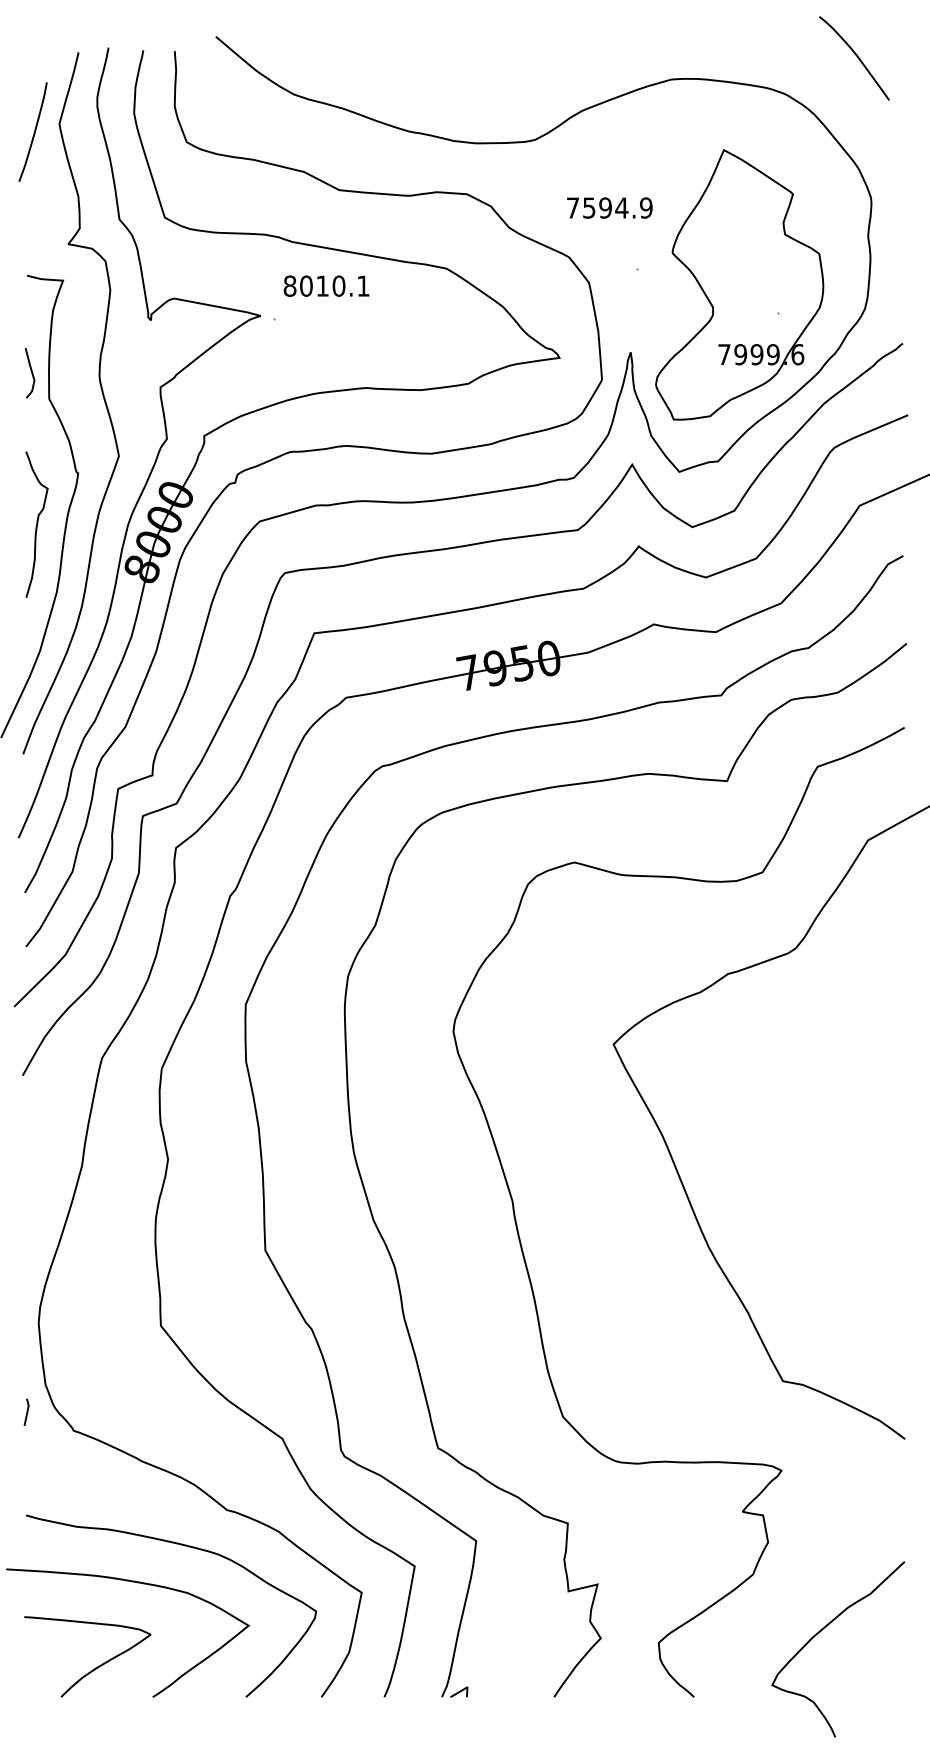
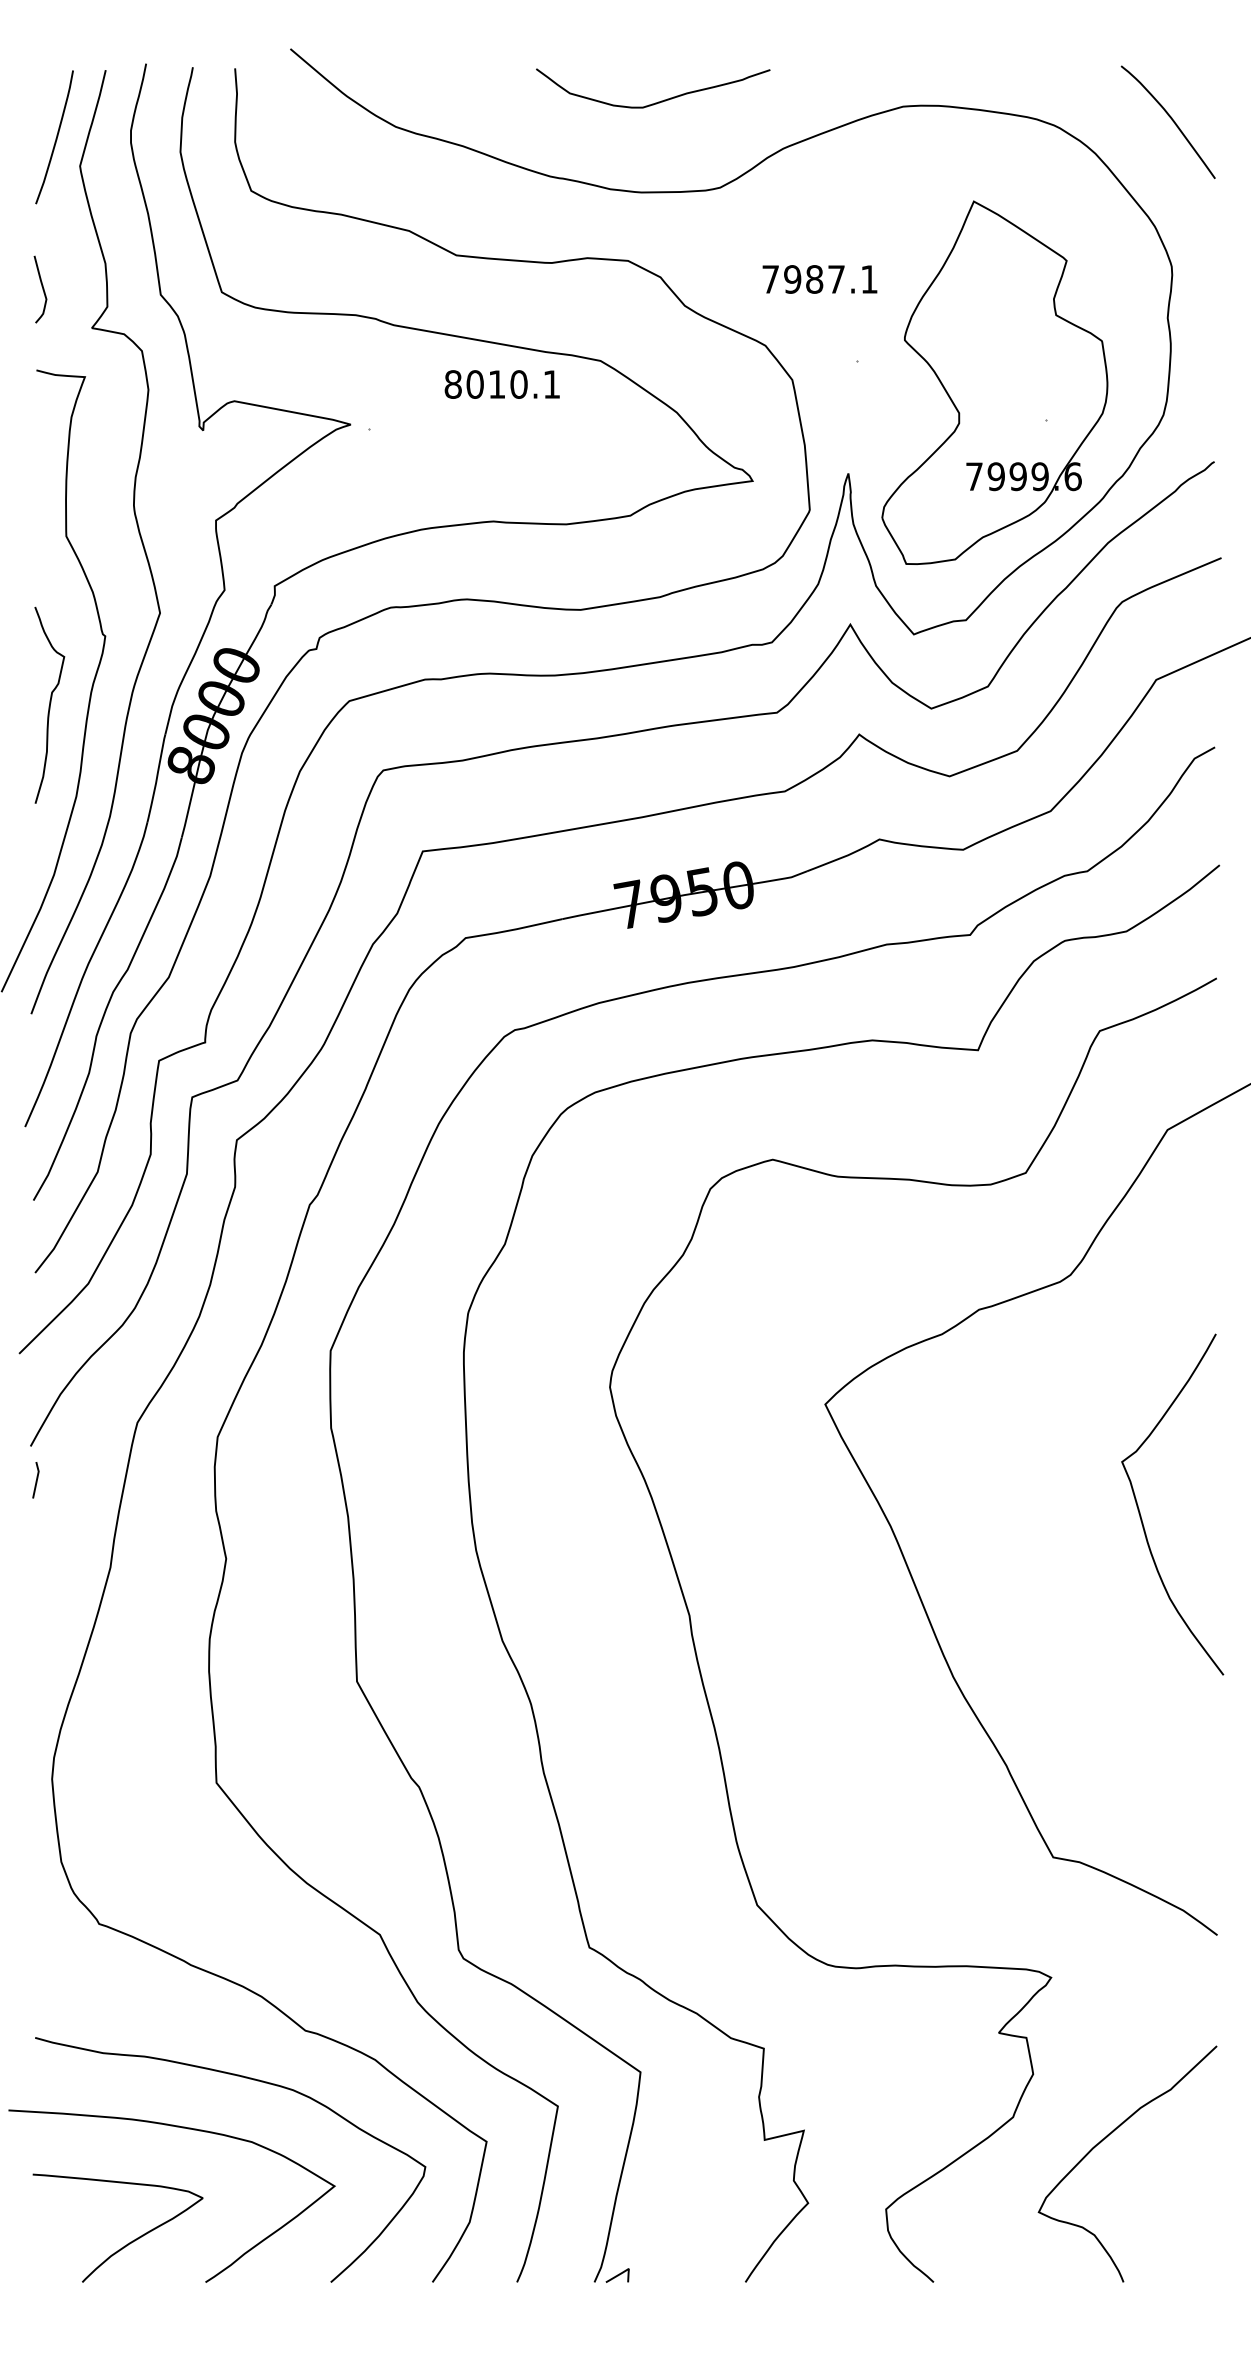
curve: (856, 57) -> (1171, 120), moved
curve: (489, 75) -> (658, 101), added
curve: (33, 132) -> (55, 138), moved
text: (617, 208) -> (830, 279), 7594.9 -> 7987.1
text: (325, 286) -> (501, 384), moved
curve: (31, 373) -> (42, 289), moved
curve: (848, 1127) -> (1141, 1515), added
line: (26, 1412) -> (35, 1480), moved
curve: (822, 1630) -> (1106, 2138), moved

